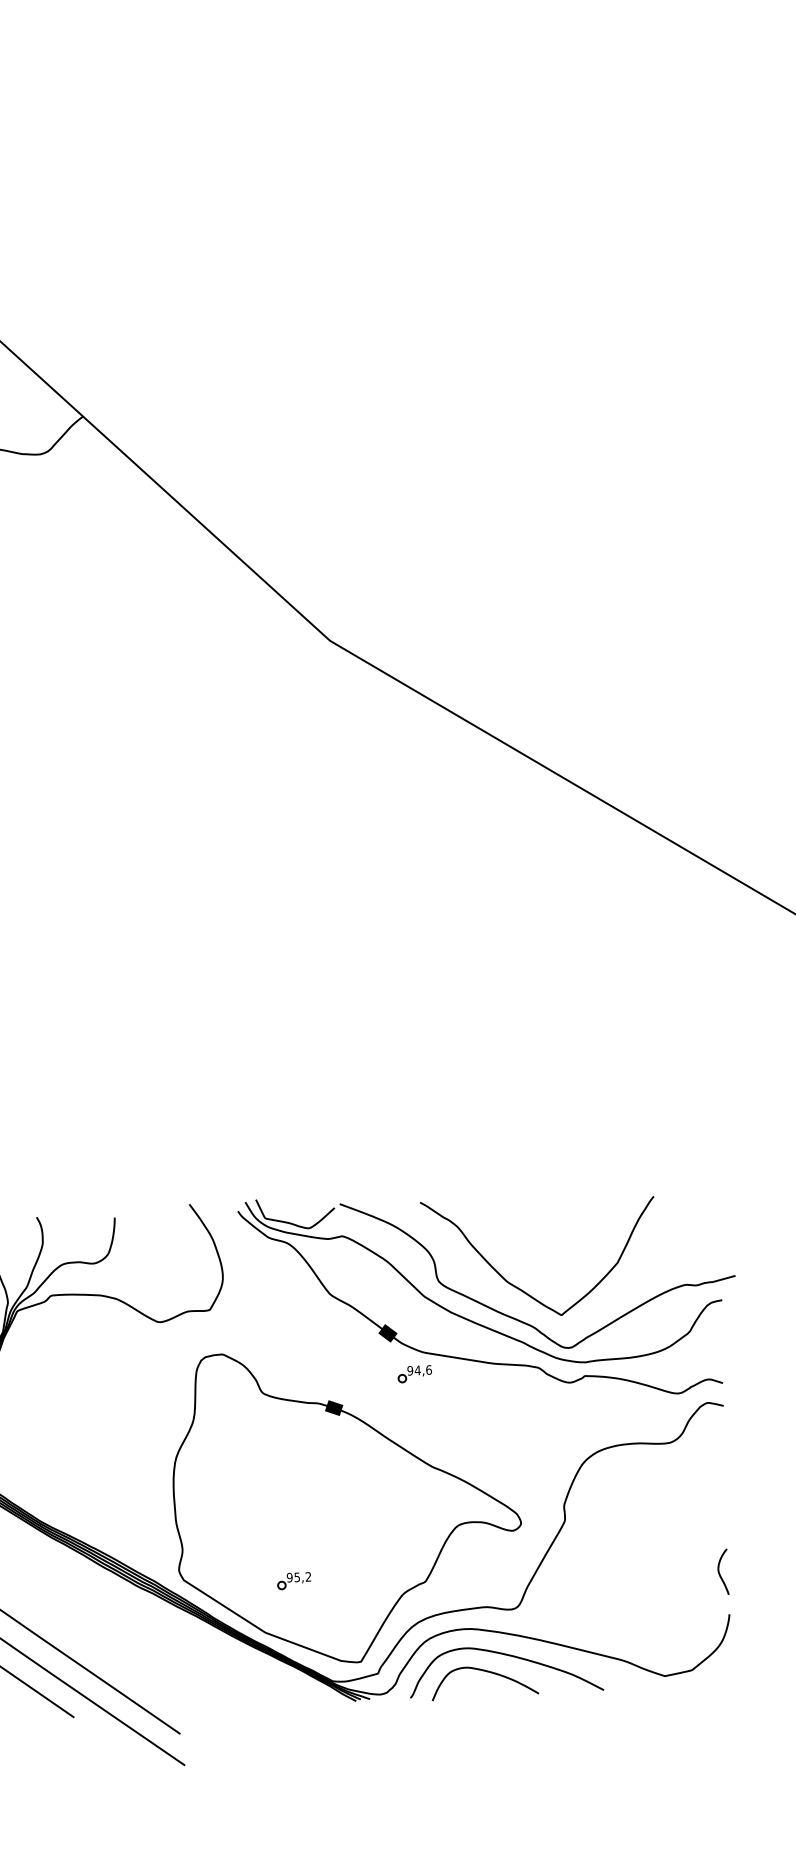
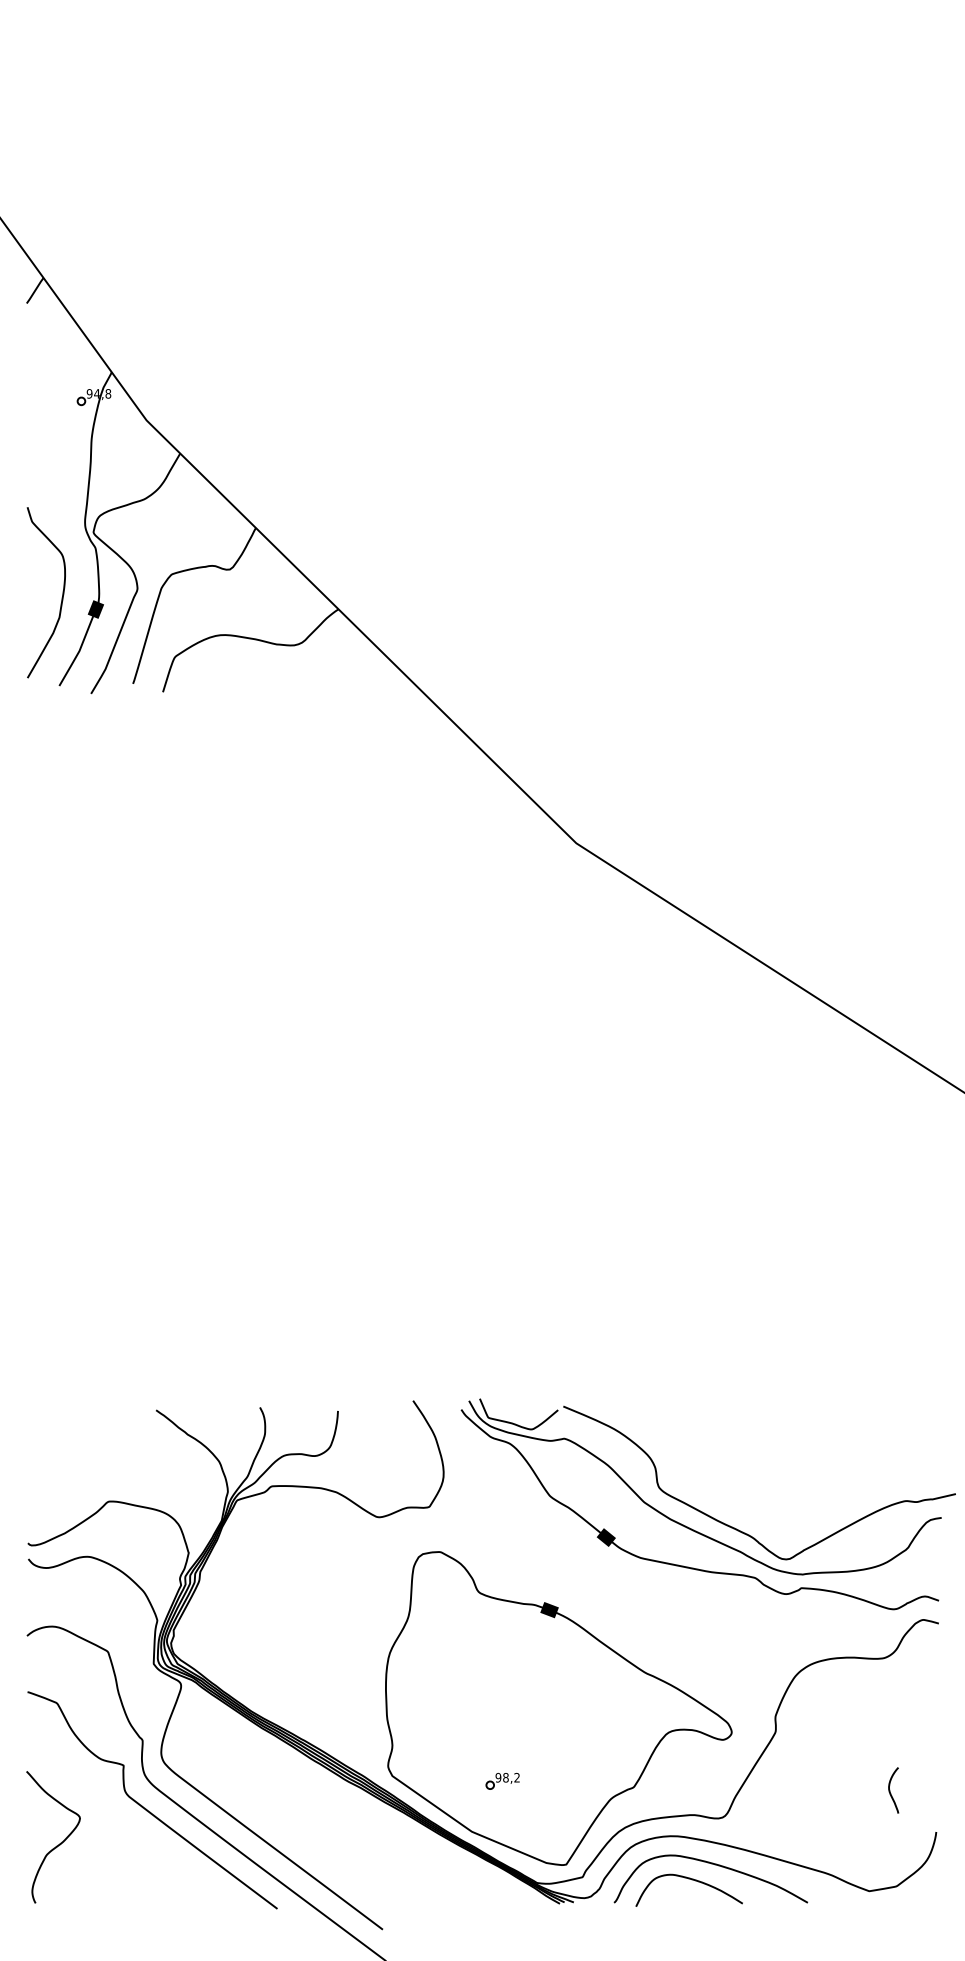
curve: (521, 1288) -> (741, 1498), removed
part: (414, 1374) -> (631, 1579), removed
curve: (719, 1572) -> (890, 1790), moved
text: (296, 1577) -> (505, 1777), 95,2 -> 98,2

